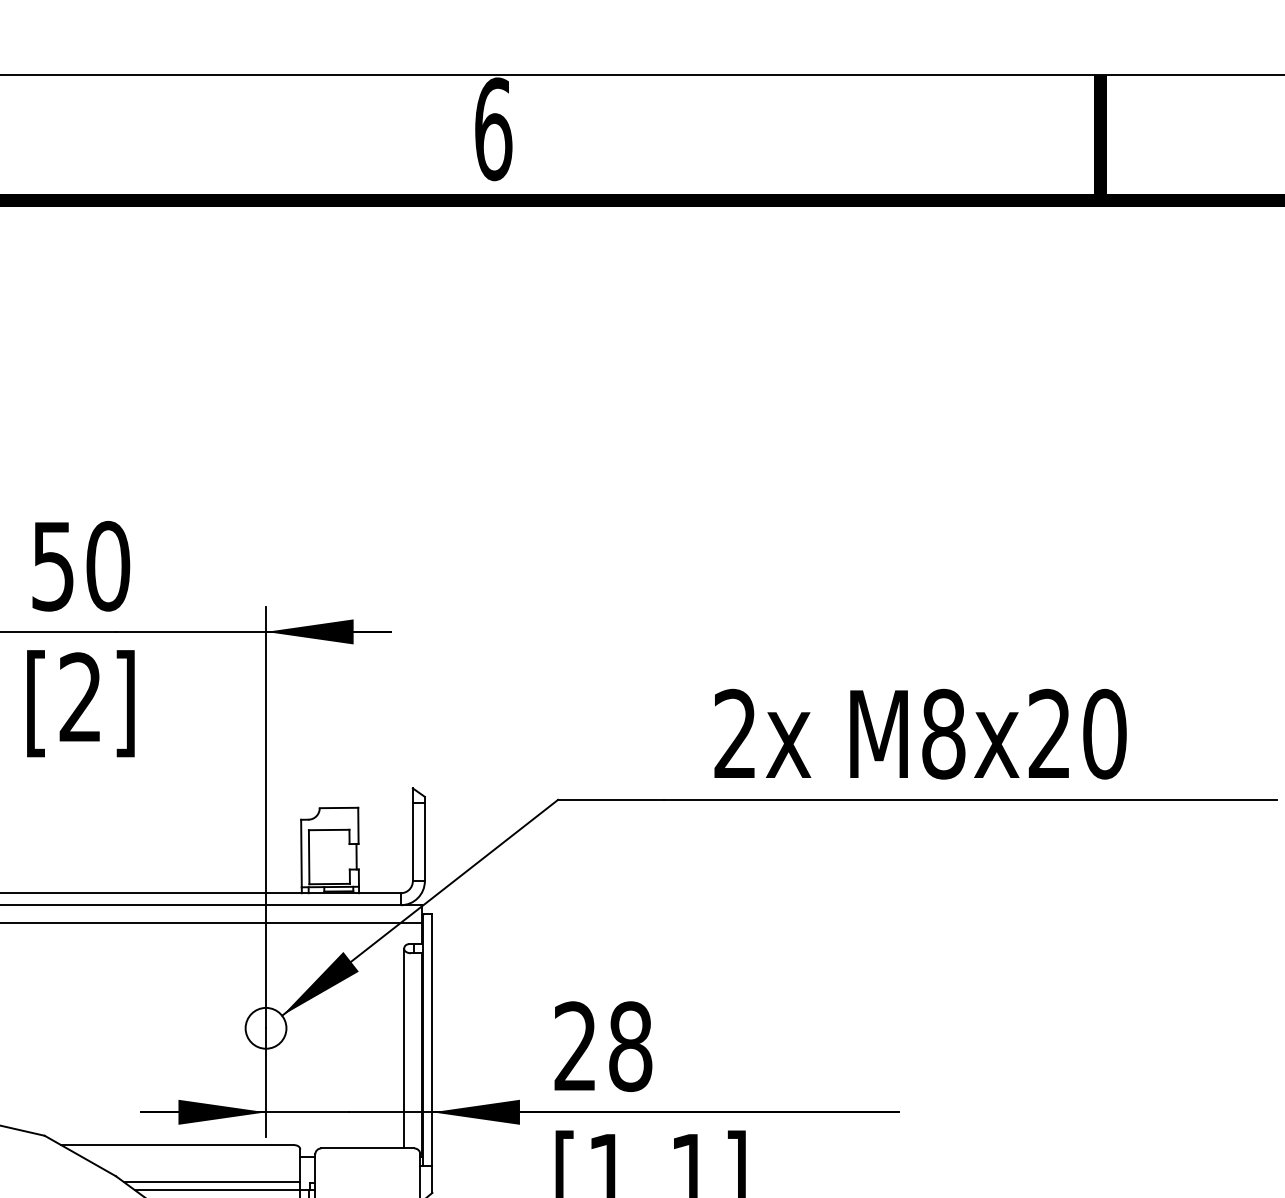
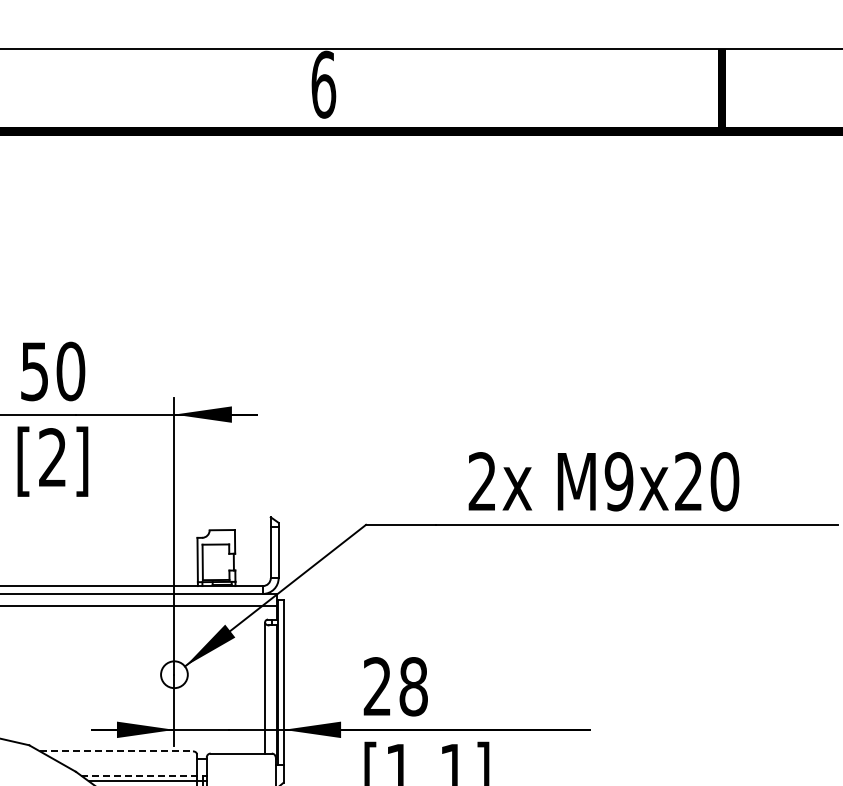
text: (942, 733) -> (618, 481), M8x20 -> M9x20
line: (179, 1145) -> (117, 751), solid -> dashed
line: (211, 1181) -> (138, 775), solid -> dashed

